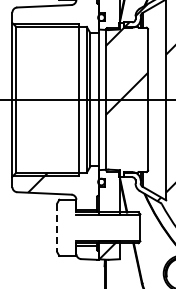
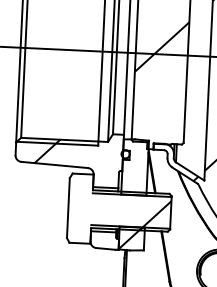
line: (57, 228) -> (68, 208), dashed -> solid
hatch: (127, 230) -> (154, 215), added

